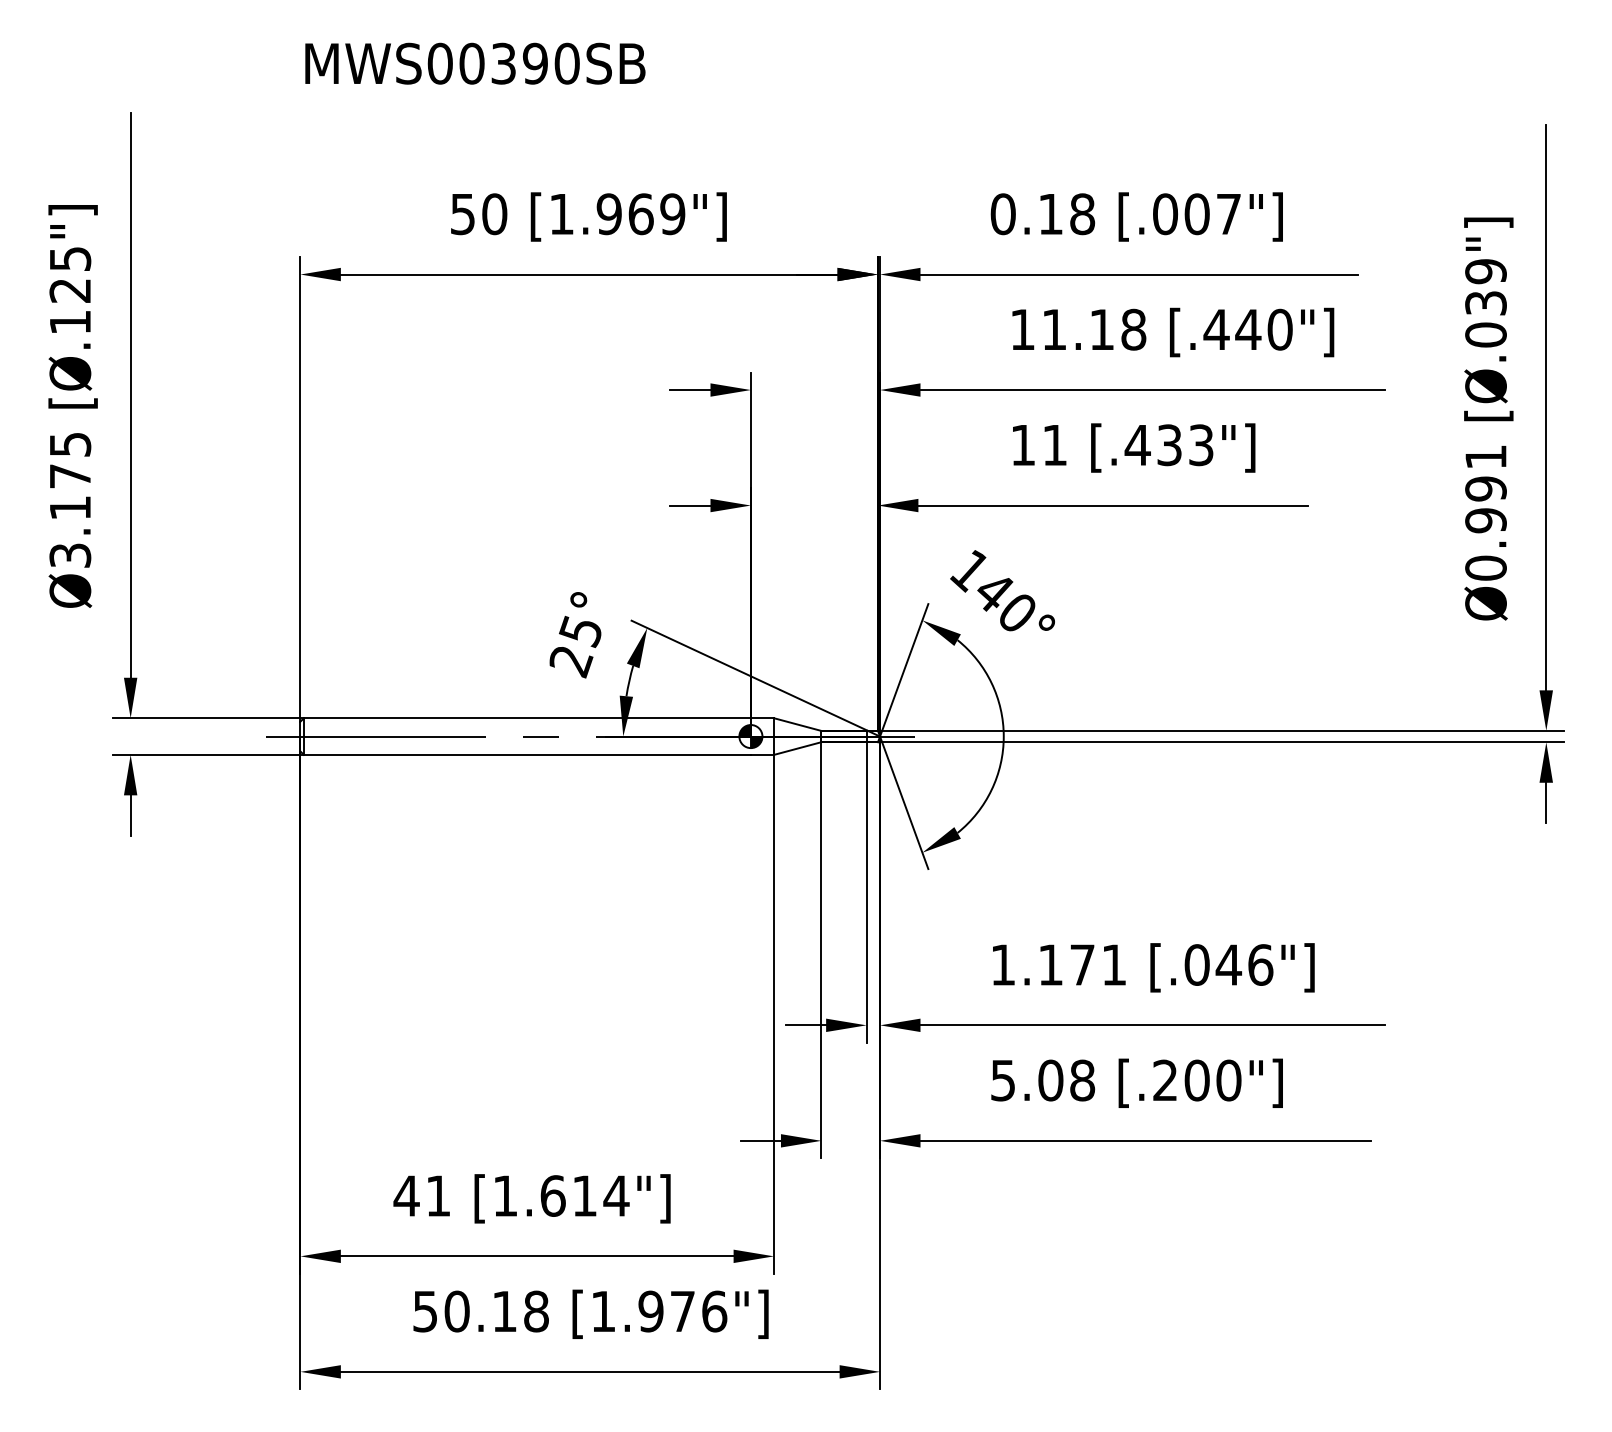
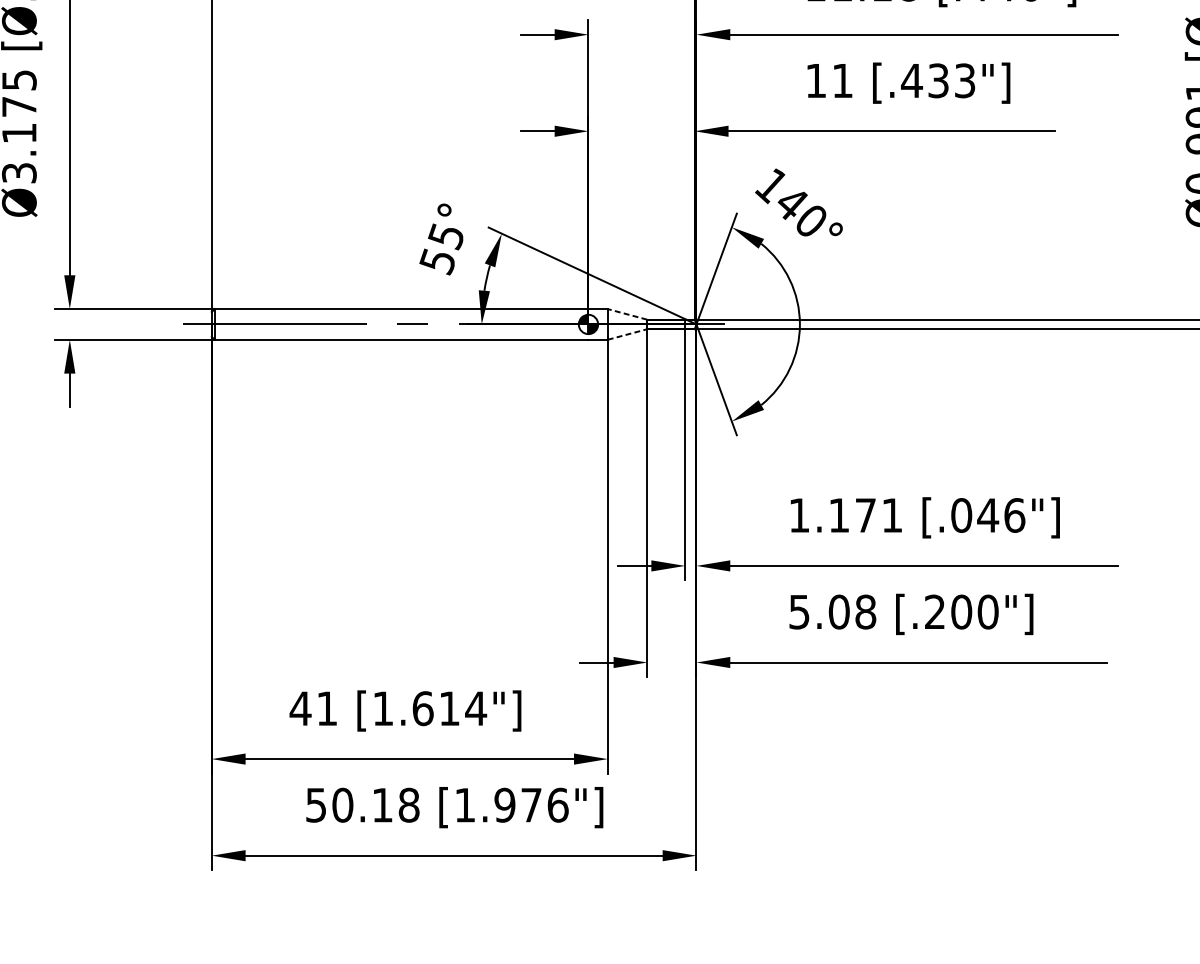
text: (570, 662) -> (437, 262), 25° -> 55°
line: (797, 724) -> (627, 314), solid -> dashed
line: (798, 748) -> (628, 334), solid -> dashed

